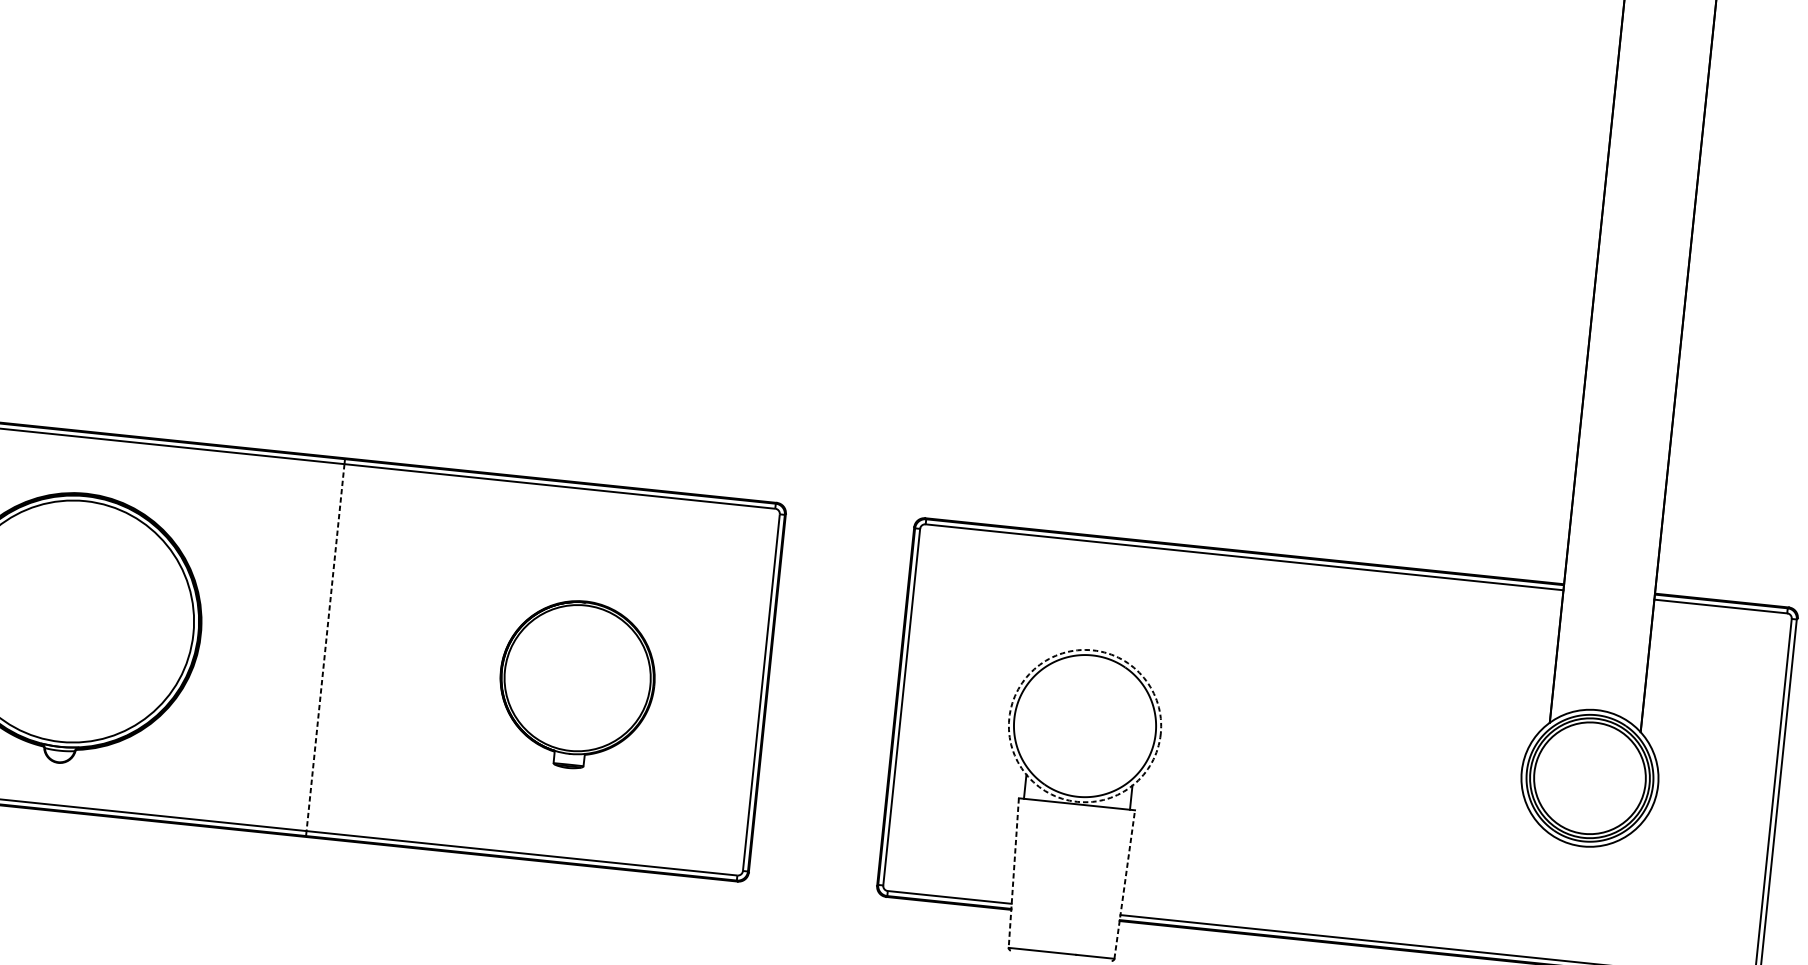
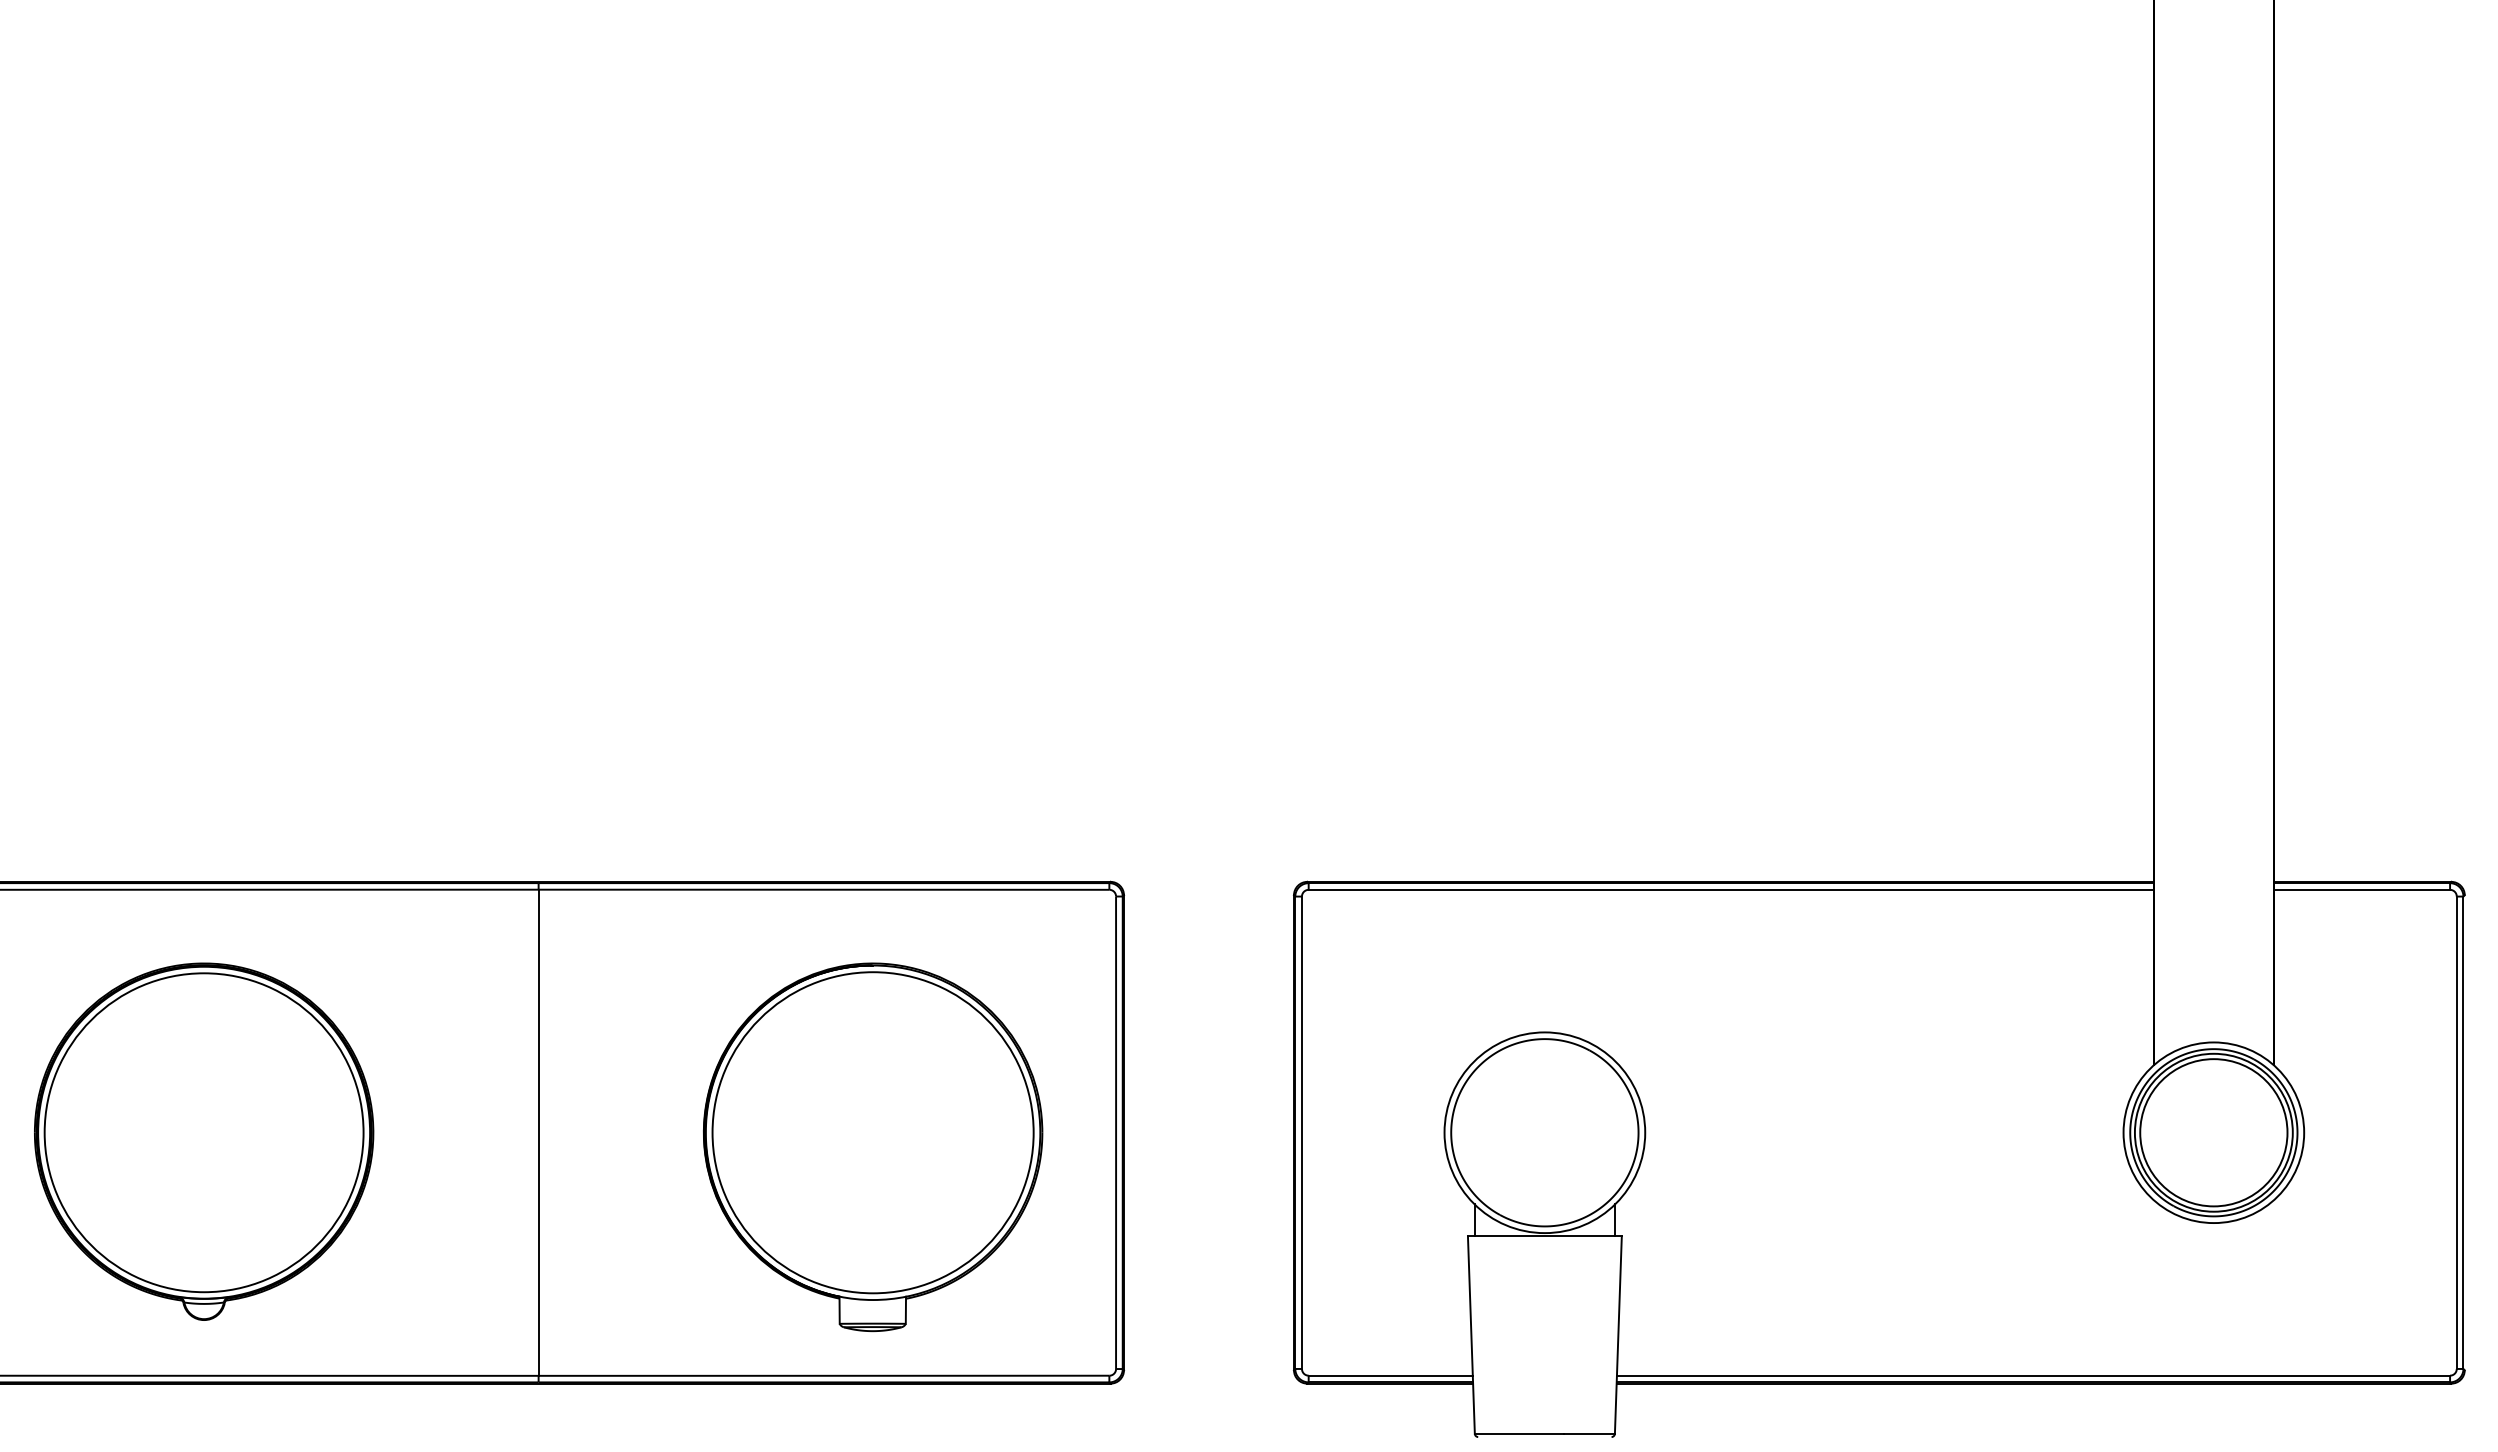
line: (325, 648) -> (538, 1133), dashed -> solid
part: (577, 684) -> (873, 1147), size x1.67
circle: (1084, 725) -> (1544, 1132), dashed -> solid
line: (1013, 873) -> (1471, 1335), dashed -> solid
line: (1124, 884) -> (1618, 1335), dashed -> solid

